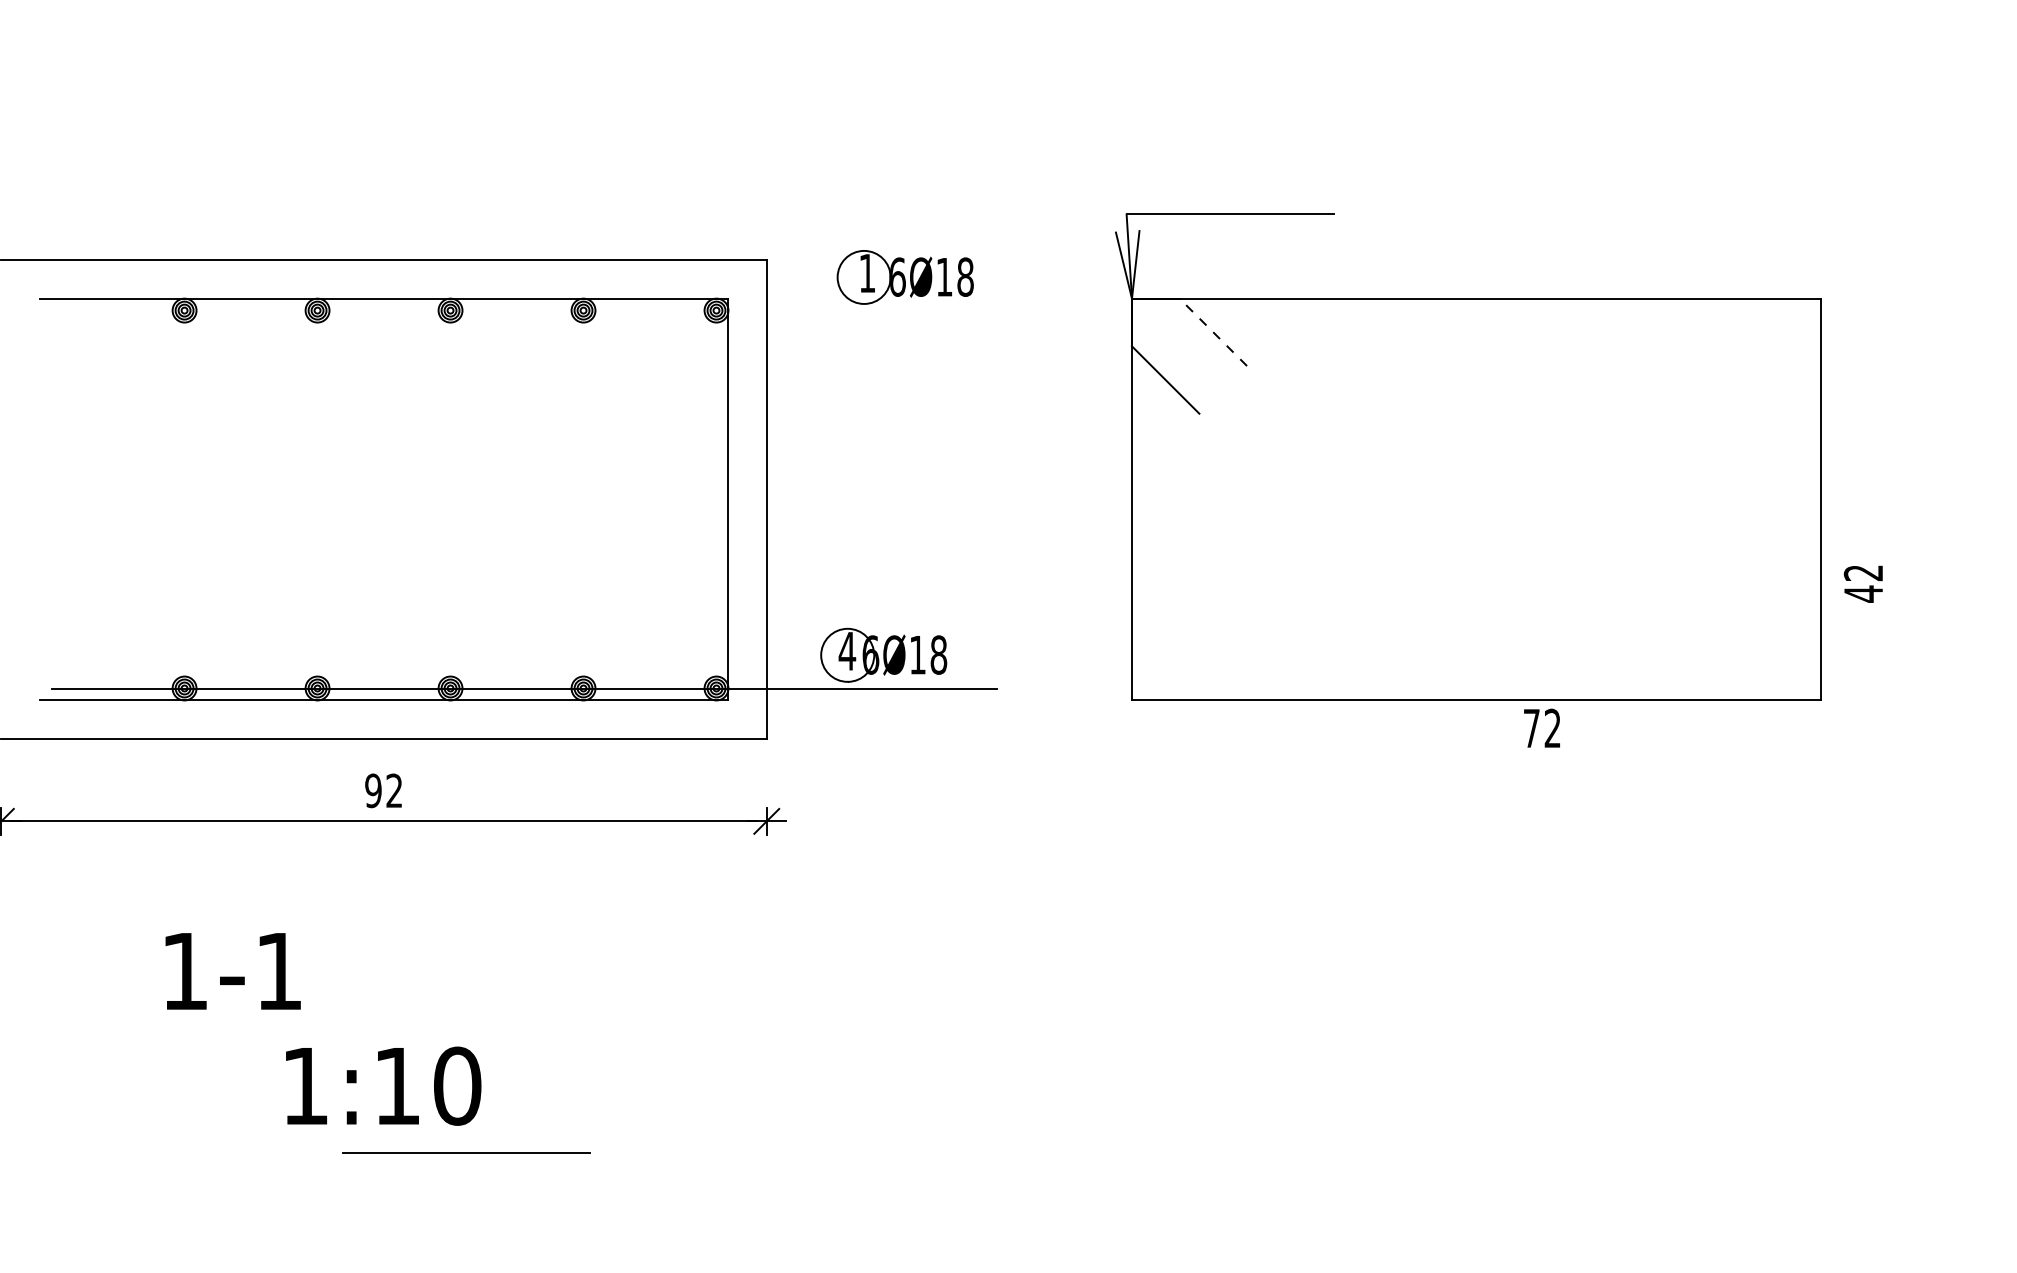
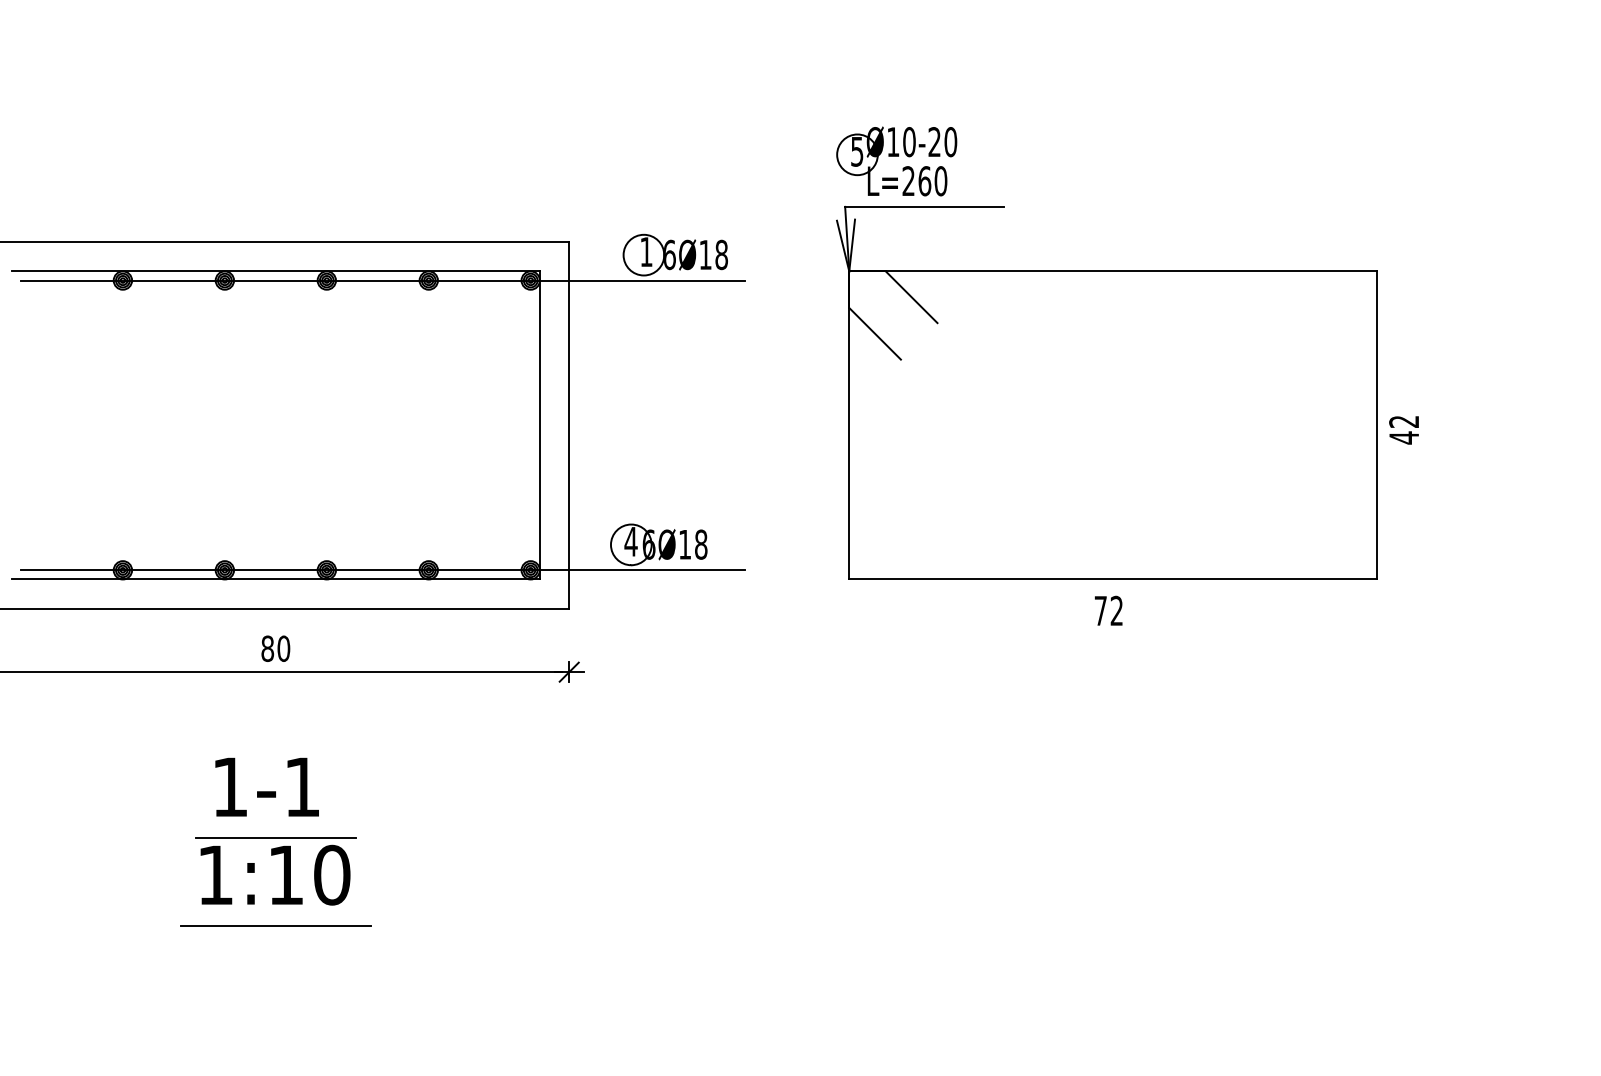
part: (1193, 155) -> (896, 161), added
line: (523, 310) -> (382, 280), added
line: (1213, 332) -> (911, 297), dashed -> solid
text: (1862, 584) -> (1403, 430), moved
text: (1541, 727) -> (1108, 610), moved
text: (383, 790) -> (275, 648), 92 -> 80
text: (232, 970) -> (266, 786), moved
line: (383, 1038) -> (275, 838), added
line: (465, 1151) -> (275, 925), moved

